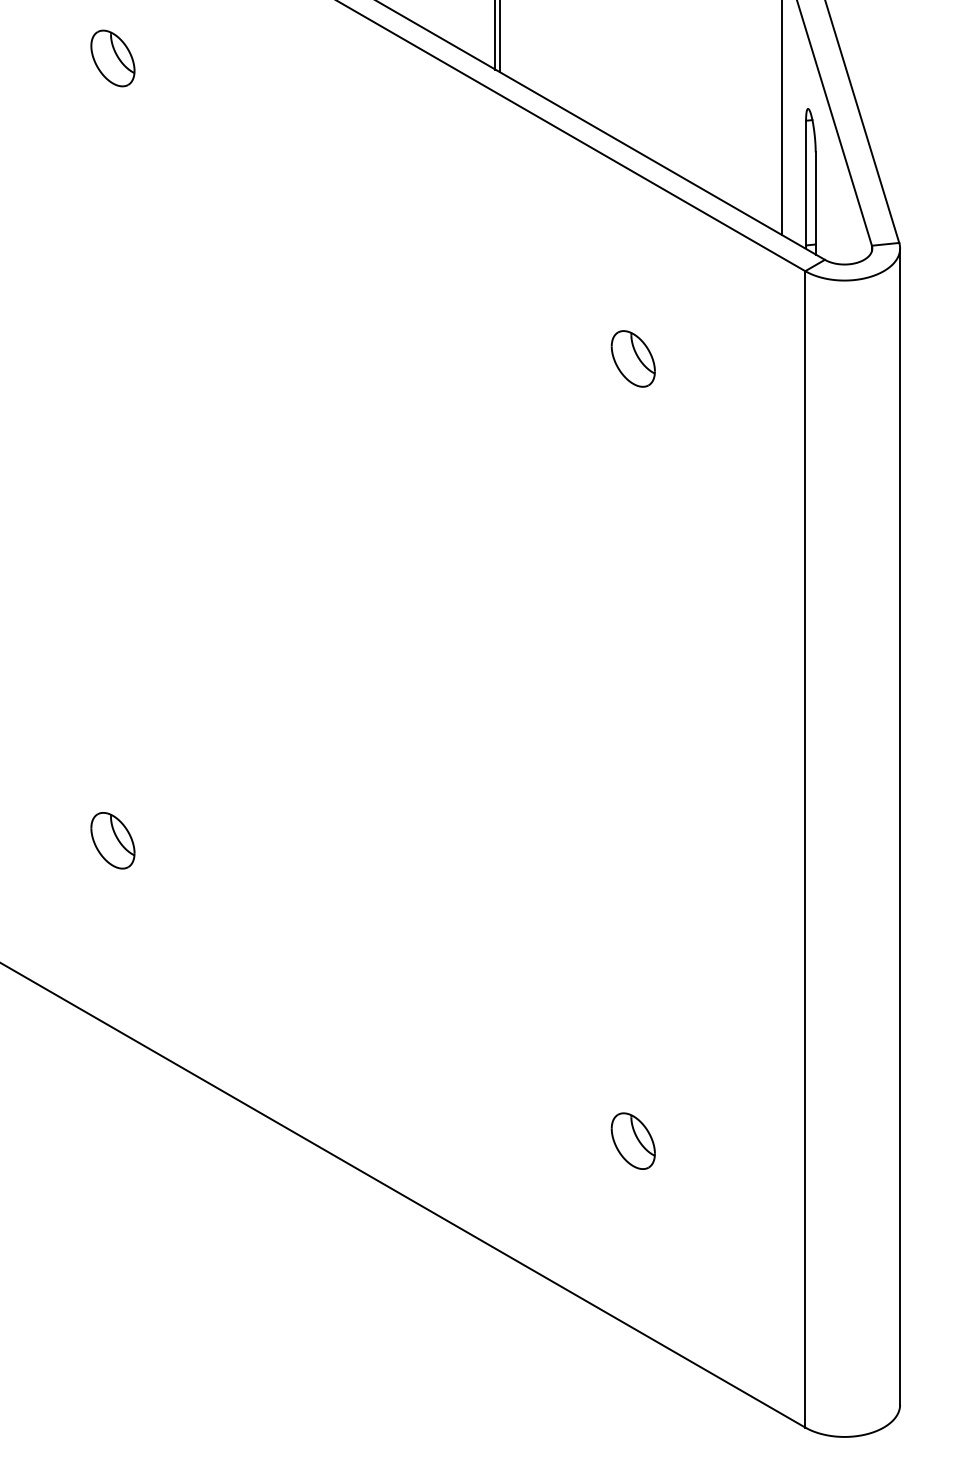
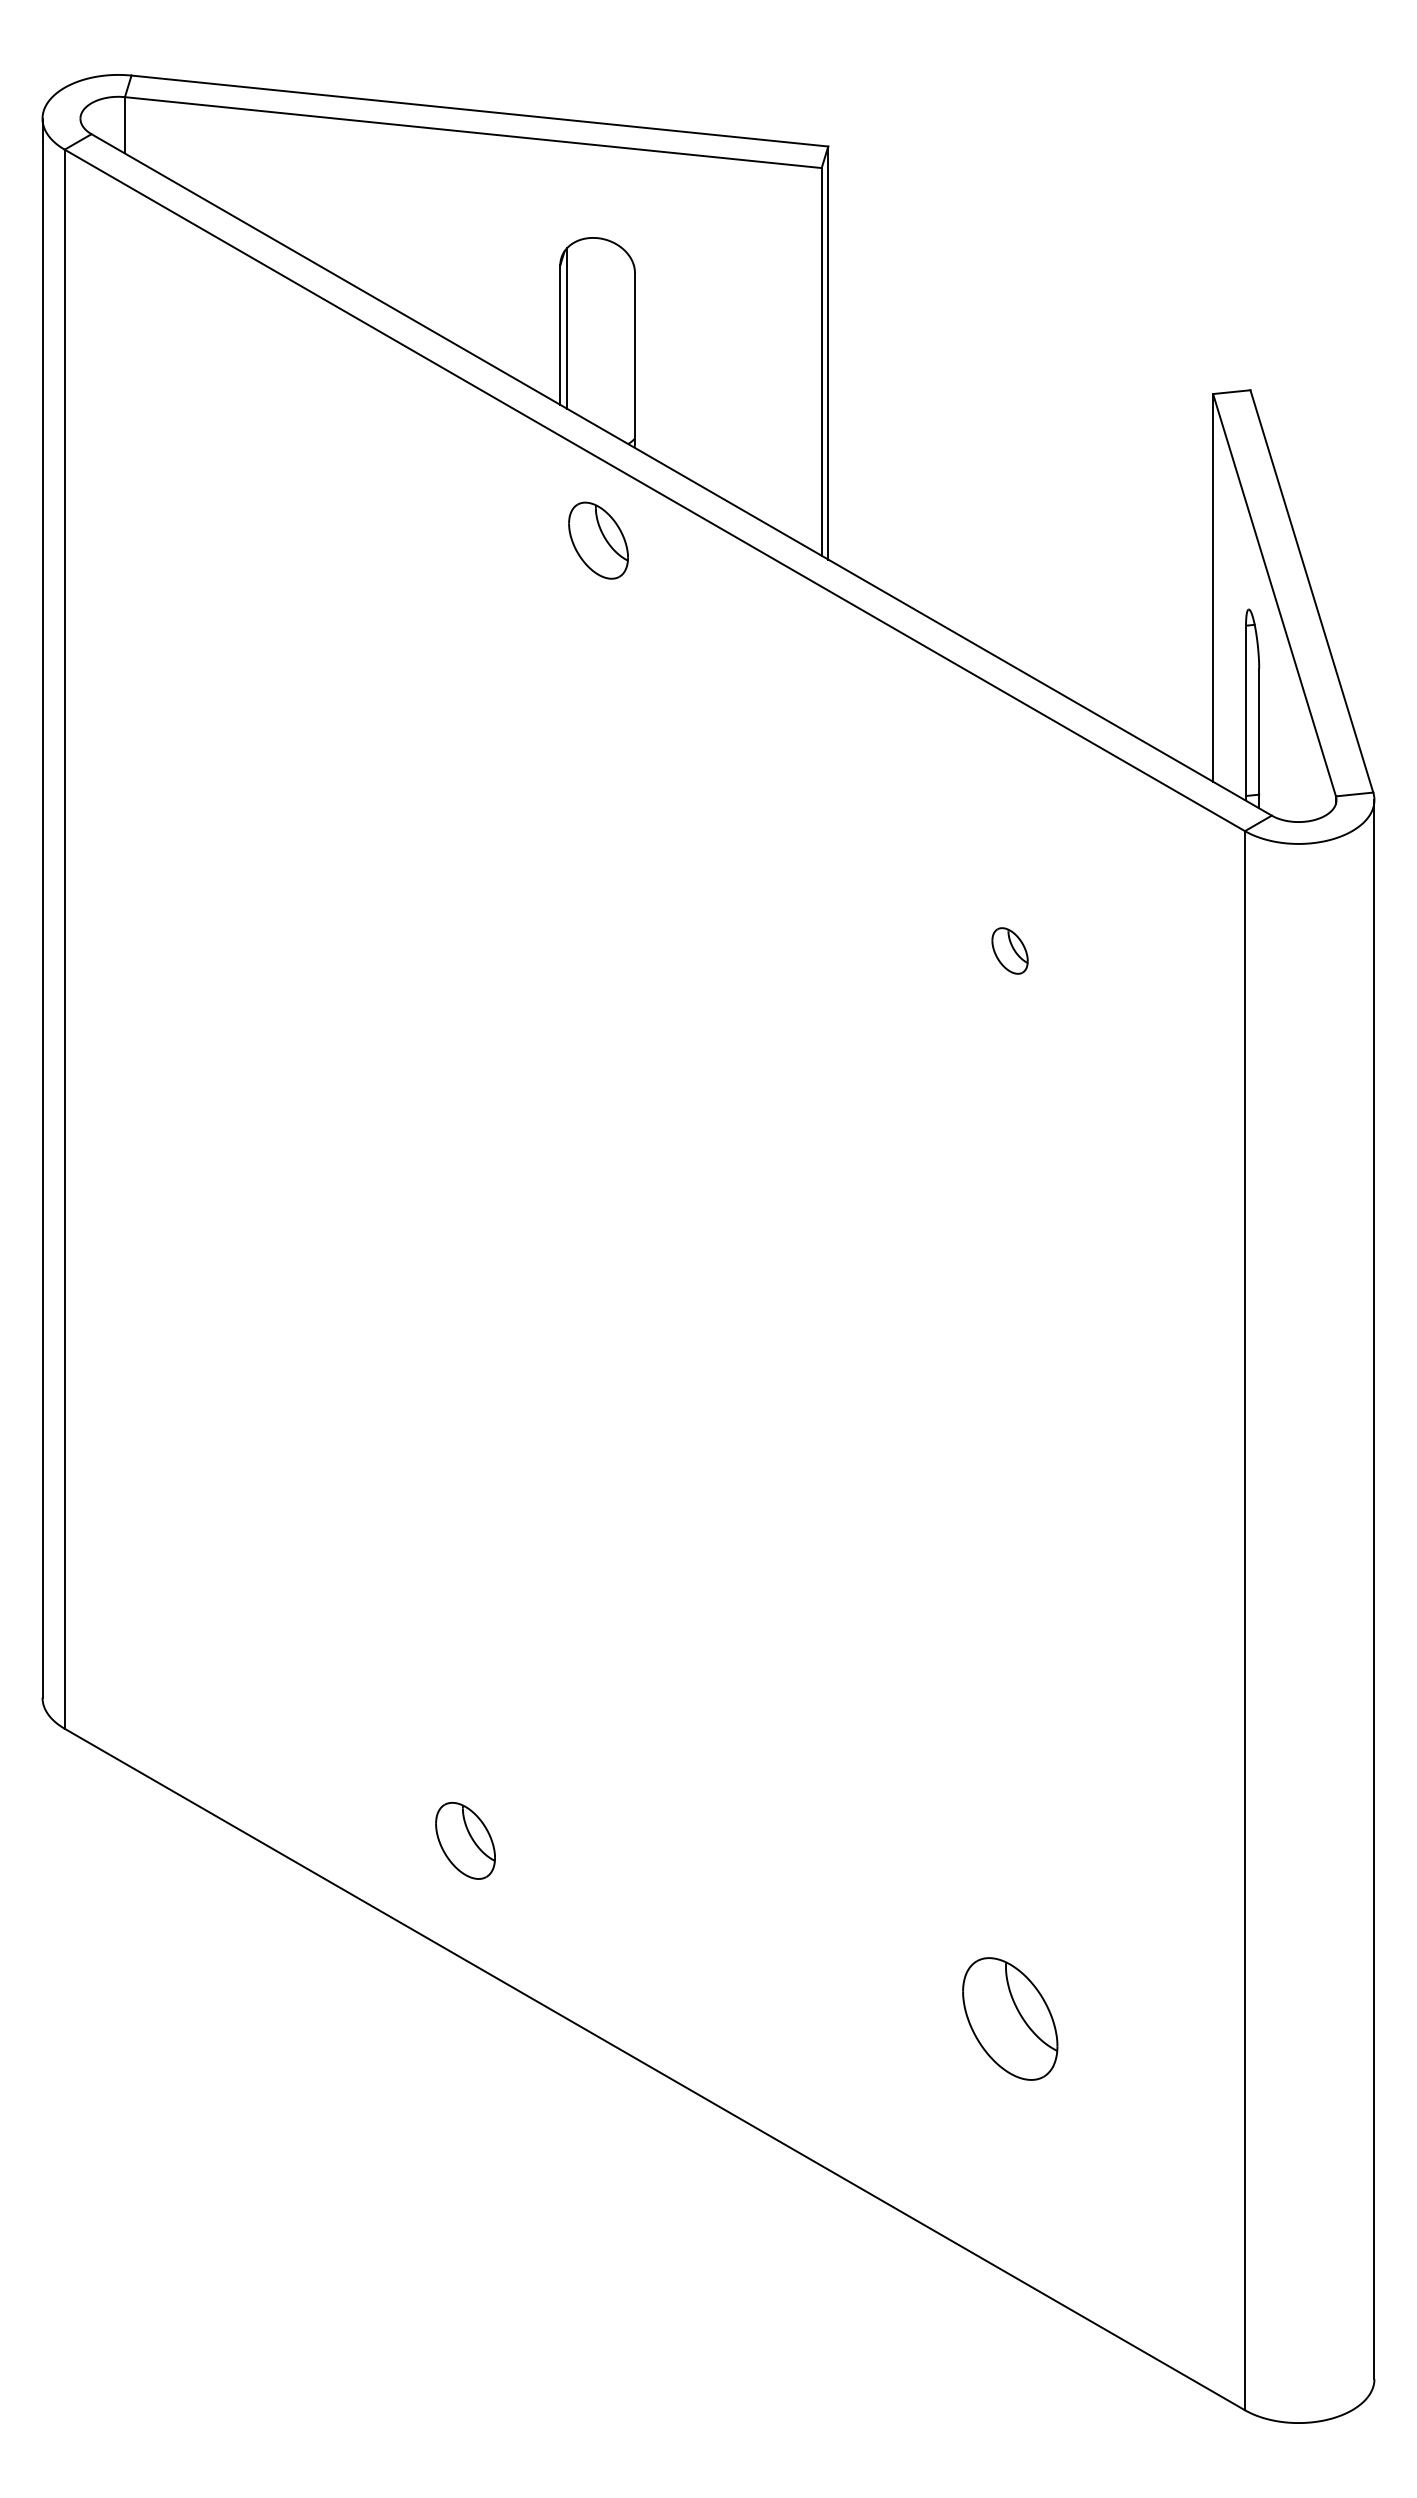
part: (112, 58) -> (598, 540), moved
part: (632, 358) -> (1009, 950), size x0.6
part: (112, 840) -> (465, 1840), moved
part: (632, 1141) -> (1009, 2019), size x1.6

